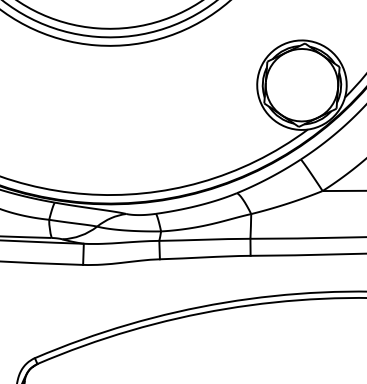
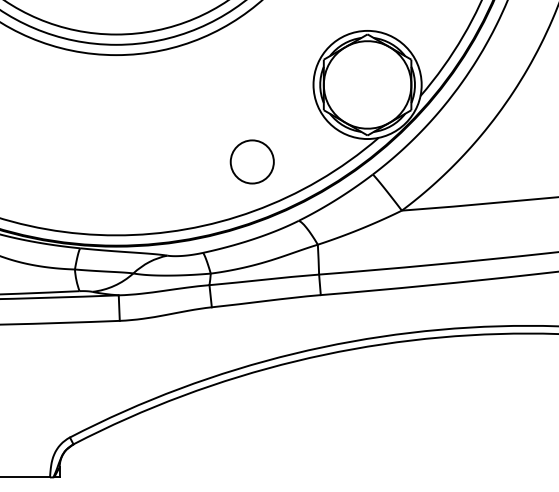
circle: (201, 141) -> (251, 161), added

